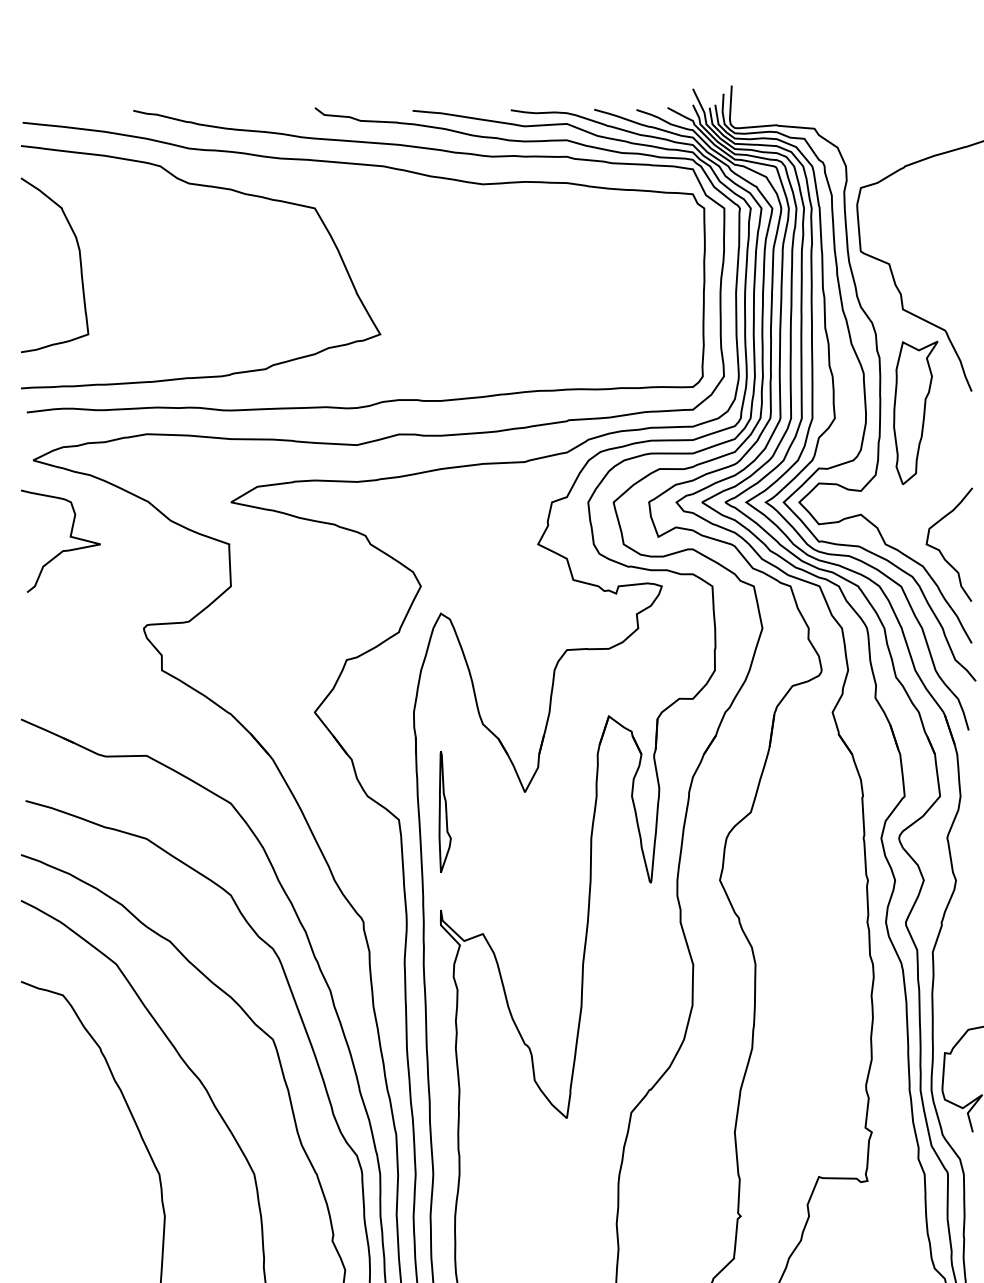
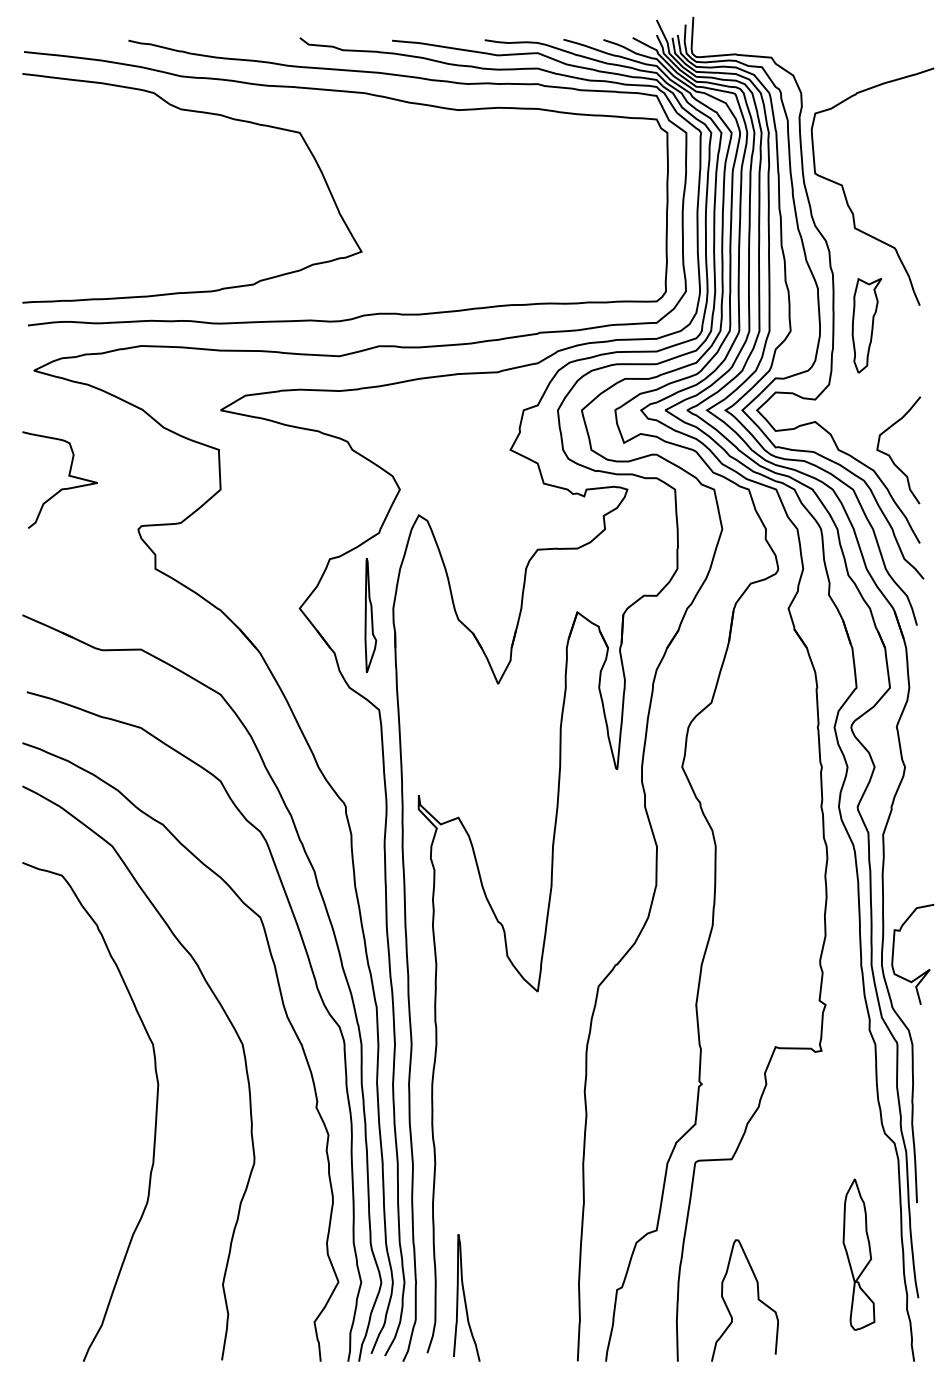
curve: (79, 261) -> (77, 182), removed
part: (915, 412) -> (866, 325), size x0.7
curve: (62, 550) -> (61, 488), moved
part: (444, 811) -> (370, 615), moved

